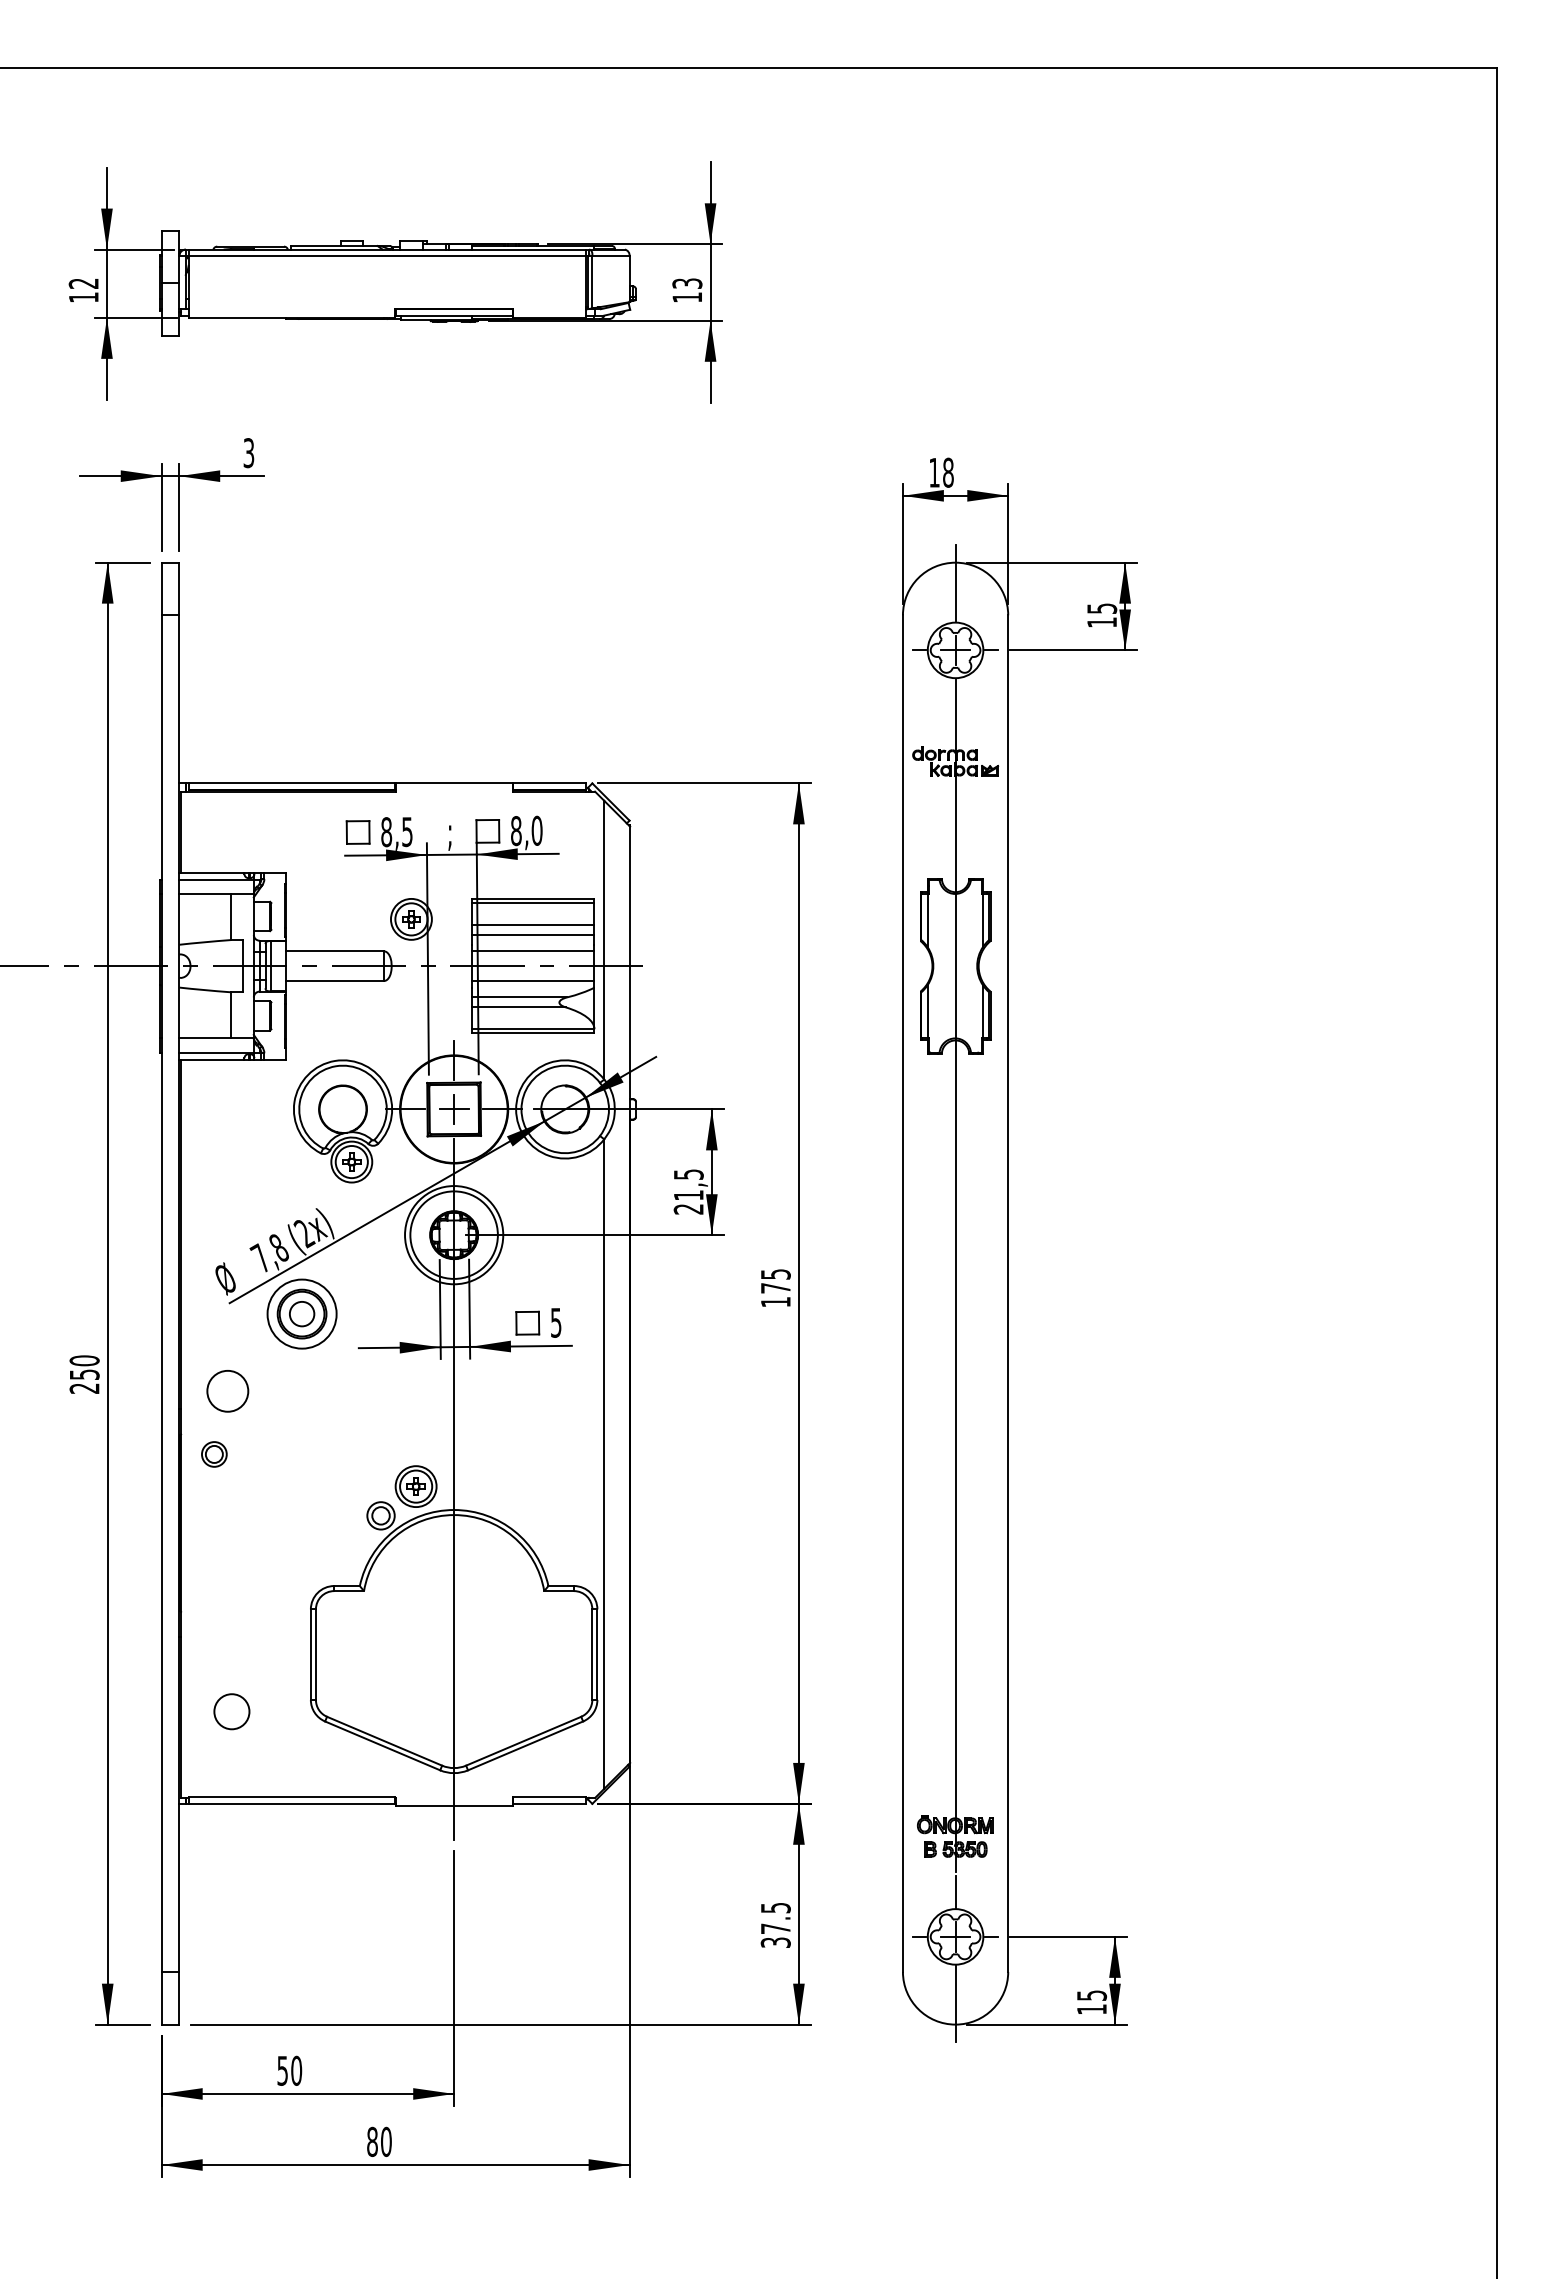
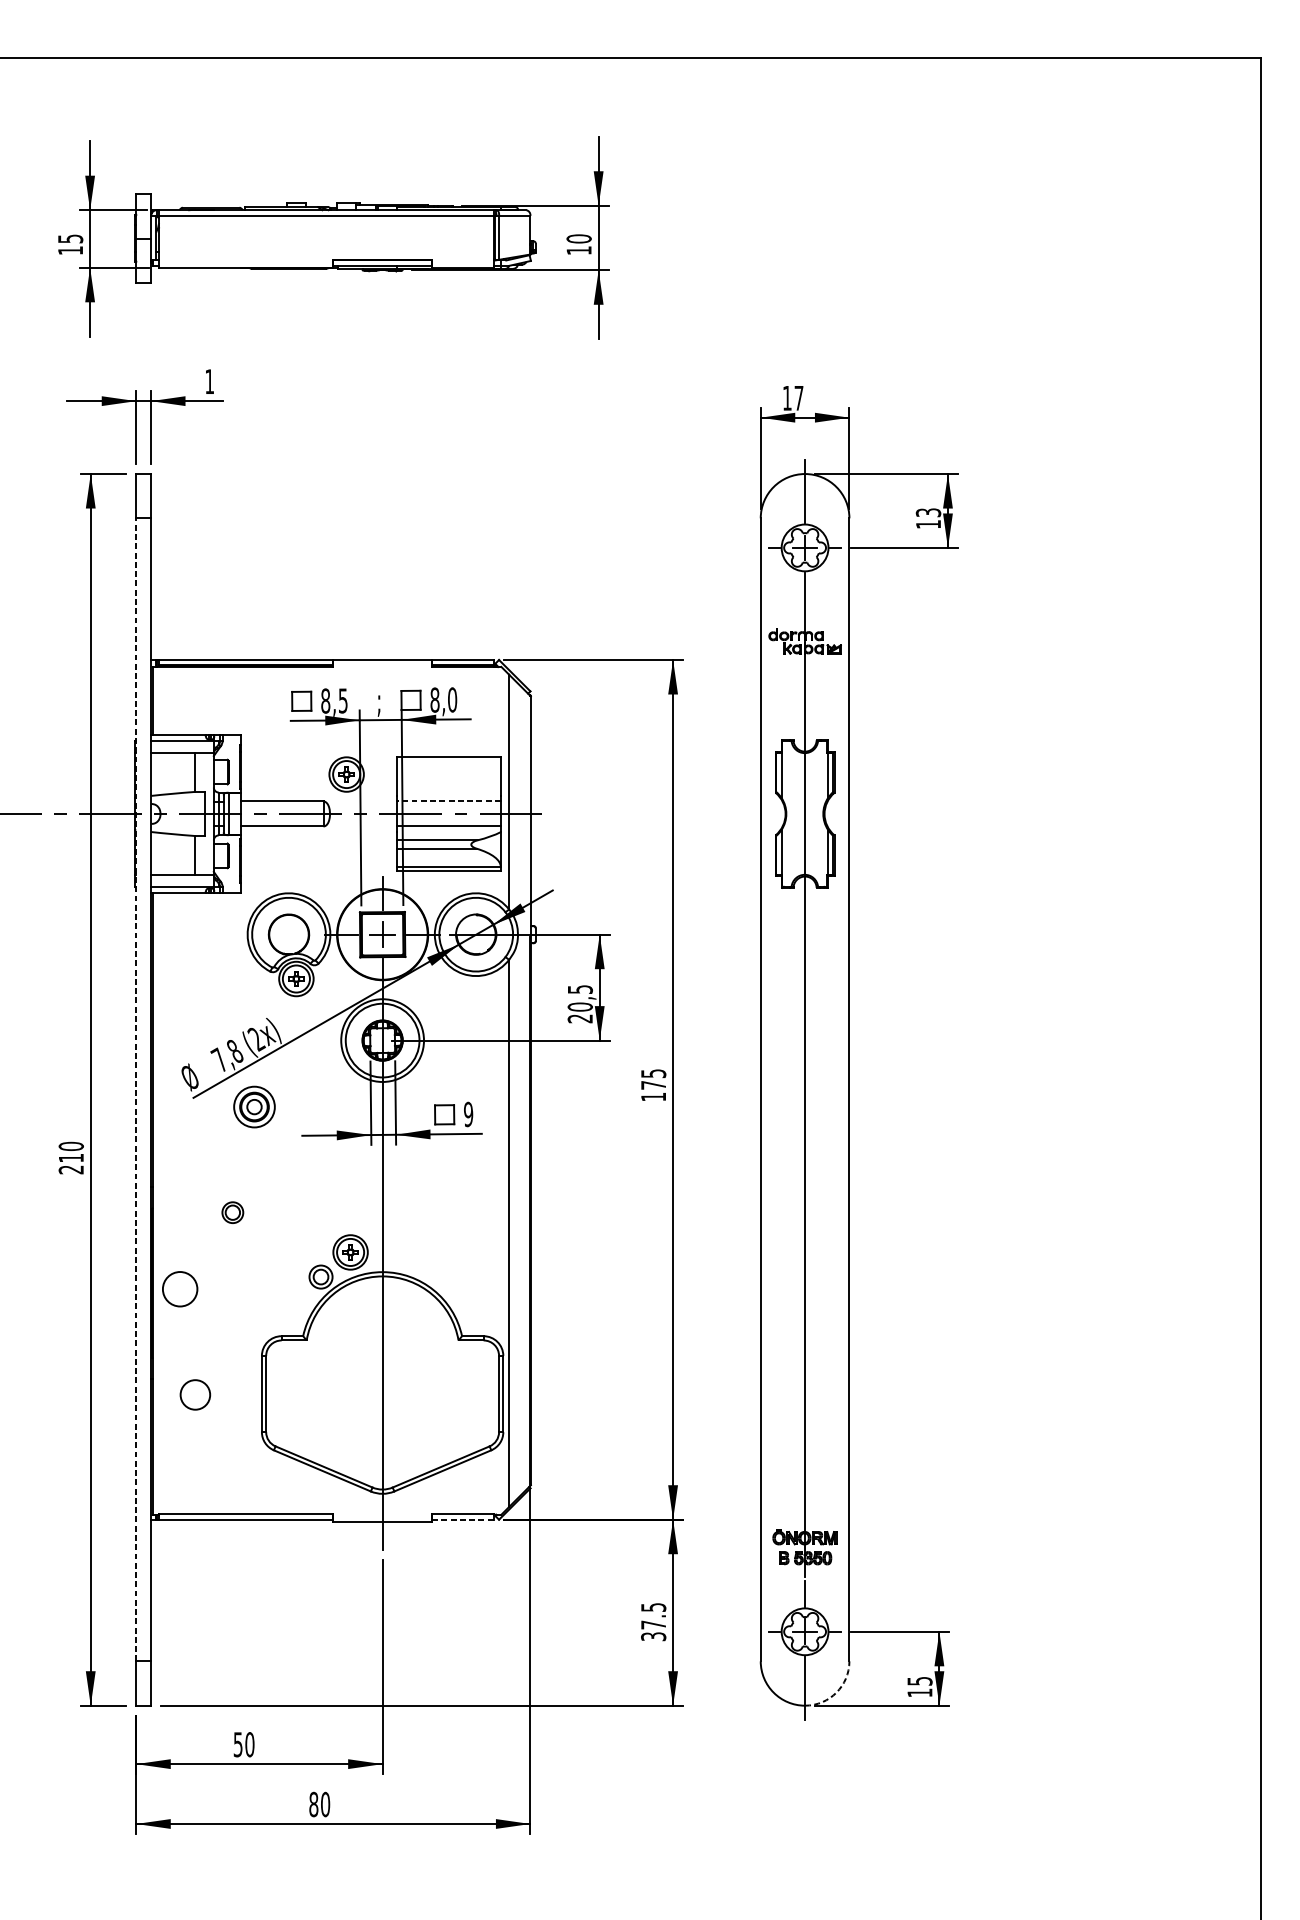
text: (83, 283) -> (70, 238), 12 -> 15
text: (687, 283) -> (579, 238), 13 -> 10
text: (248, 453) -> (209, 382), 3 -> 1
text: (948, 472) -> (799, 398), 18 -> 17
text: (1101, 608) -> (928, 512), 15 -> 13
line: (532, 903) -> (448, 761), removed
line: (532, 925) -> (448, 779), removed
line: (532, 934) -> (448, 787), removed
line: (532, 951) -> (448, 801), solid -> dashed
text: (688, 1195) -> (580, 1007), 21,5 -> 20,5
line: (161, 1293) -> (136, 1089), solid -> dashed
part: (301, 1313) -> (254, 1106), size x0.7
text: (555, 1322) -> (468, 1114), 5 -> 9
text: (84, 1374) -> (71, 1157), 250 -> 210
circle: (227, 1391) -> (179, 1289), moved
part: (214, 1454) -> (232, 1212), moved
circle: (231, 1711) -> (195, 1394), moved
line: (549, 1803) -> (462, 1519), solid -> dashed
arc: (992, 2009) -> (836, 1692), solid -> dashed

